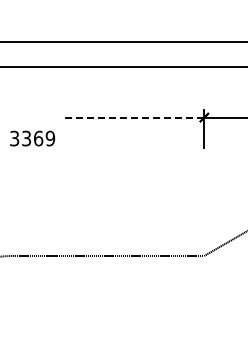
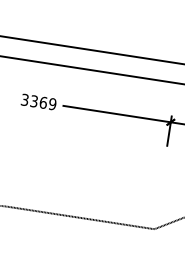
line: (134, 117) -> (116, 113), dashed -> solid
text: (32, 138) -> (38, 102), moved

